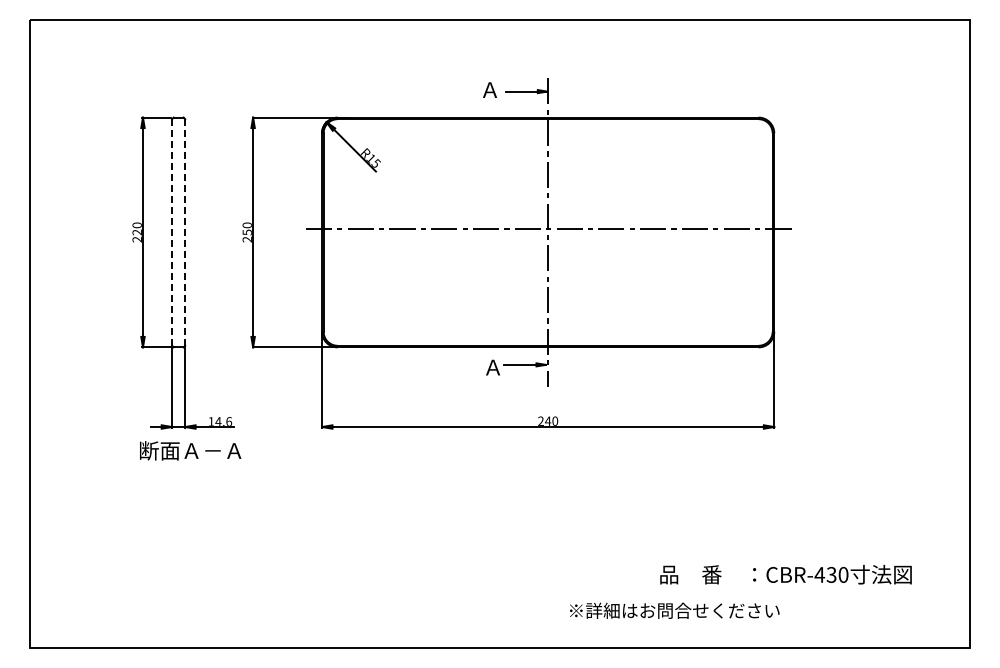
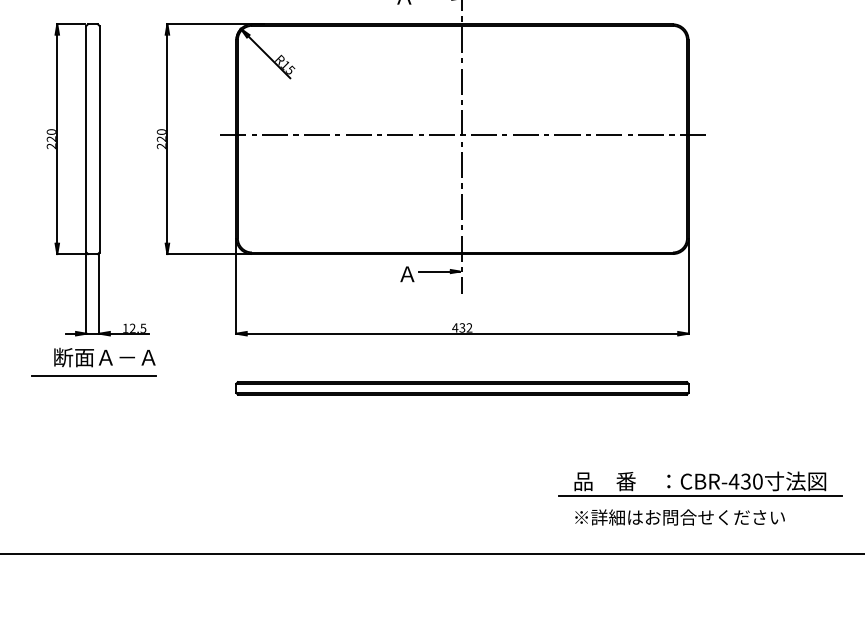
line: (172, 232) -> (86, 139), dashed -> solid
line: (185, 232) -> (99, 139), dashed -> solid
text: (246, 232) -> (160, 139), 250 -> 220
text: (547, 420) -> (461, 327), 240 -> 432
text: (223, 421) -> (137, 328), 14.6 -> 12.5
line: (179, 469) -> (93, 376), added
part: (548, 481) -> (462, 388), added
line: (785, 588) -> (699, 495), added
text: (674, 610) -> (679, 517), moved

